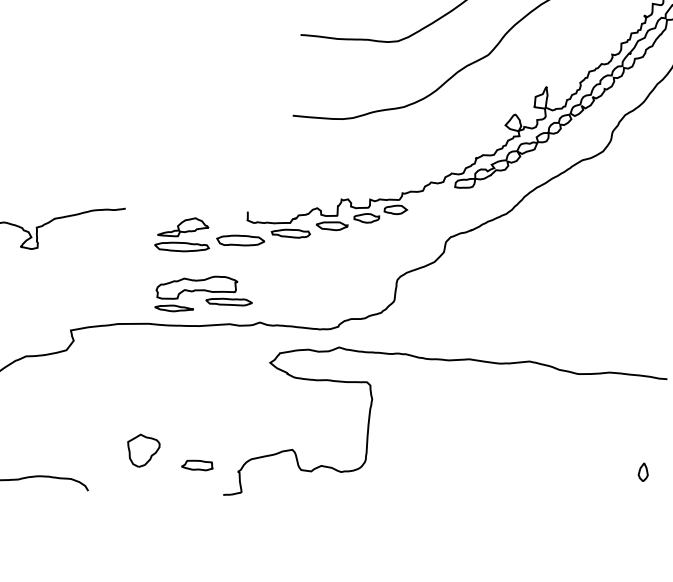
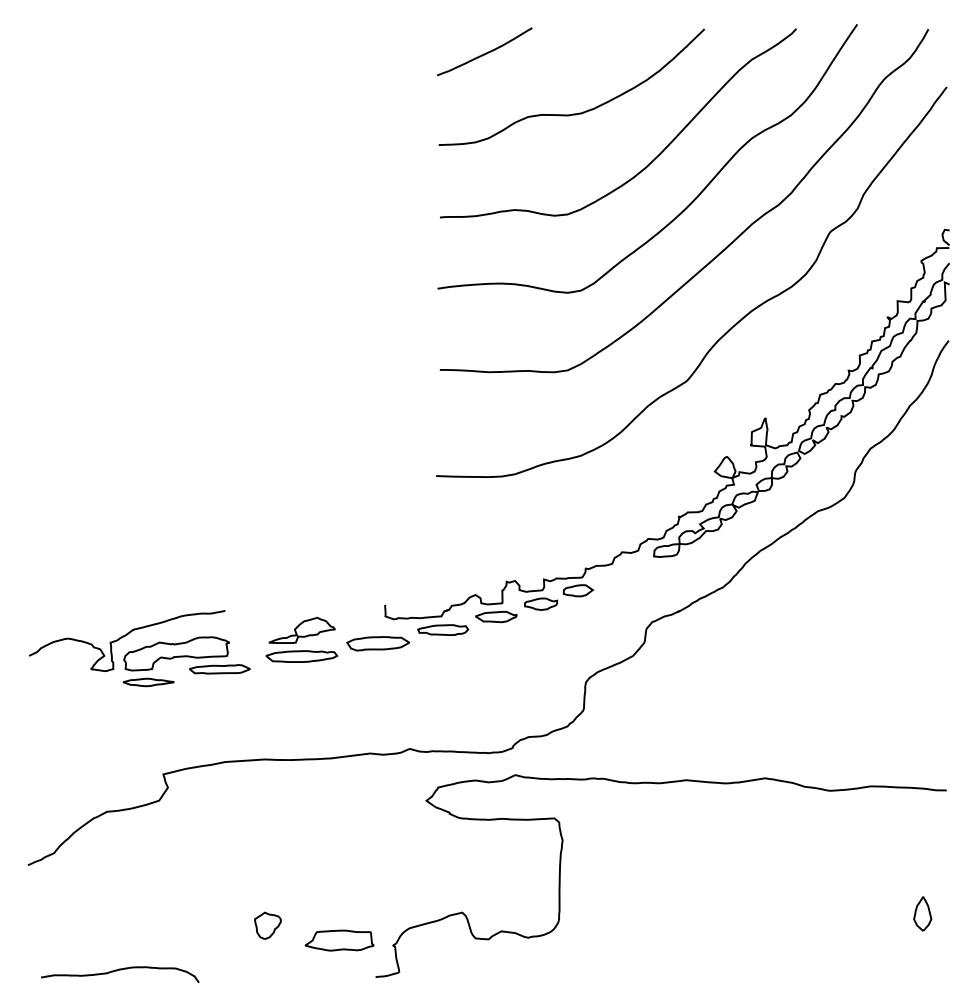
part: (204, 294) -> (186, 661), moved
part: (143, 450) -> (267, 925), size x0.62
part: (197, 465) -> (339, 940), size x1.67
part: (643, 471) -> (922, 913), size x1.43

